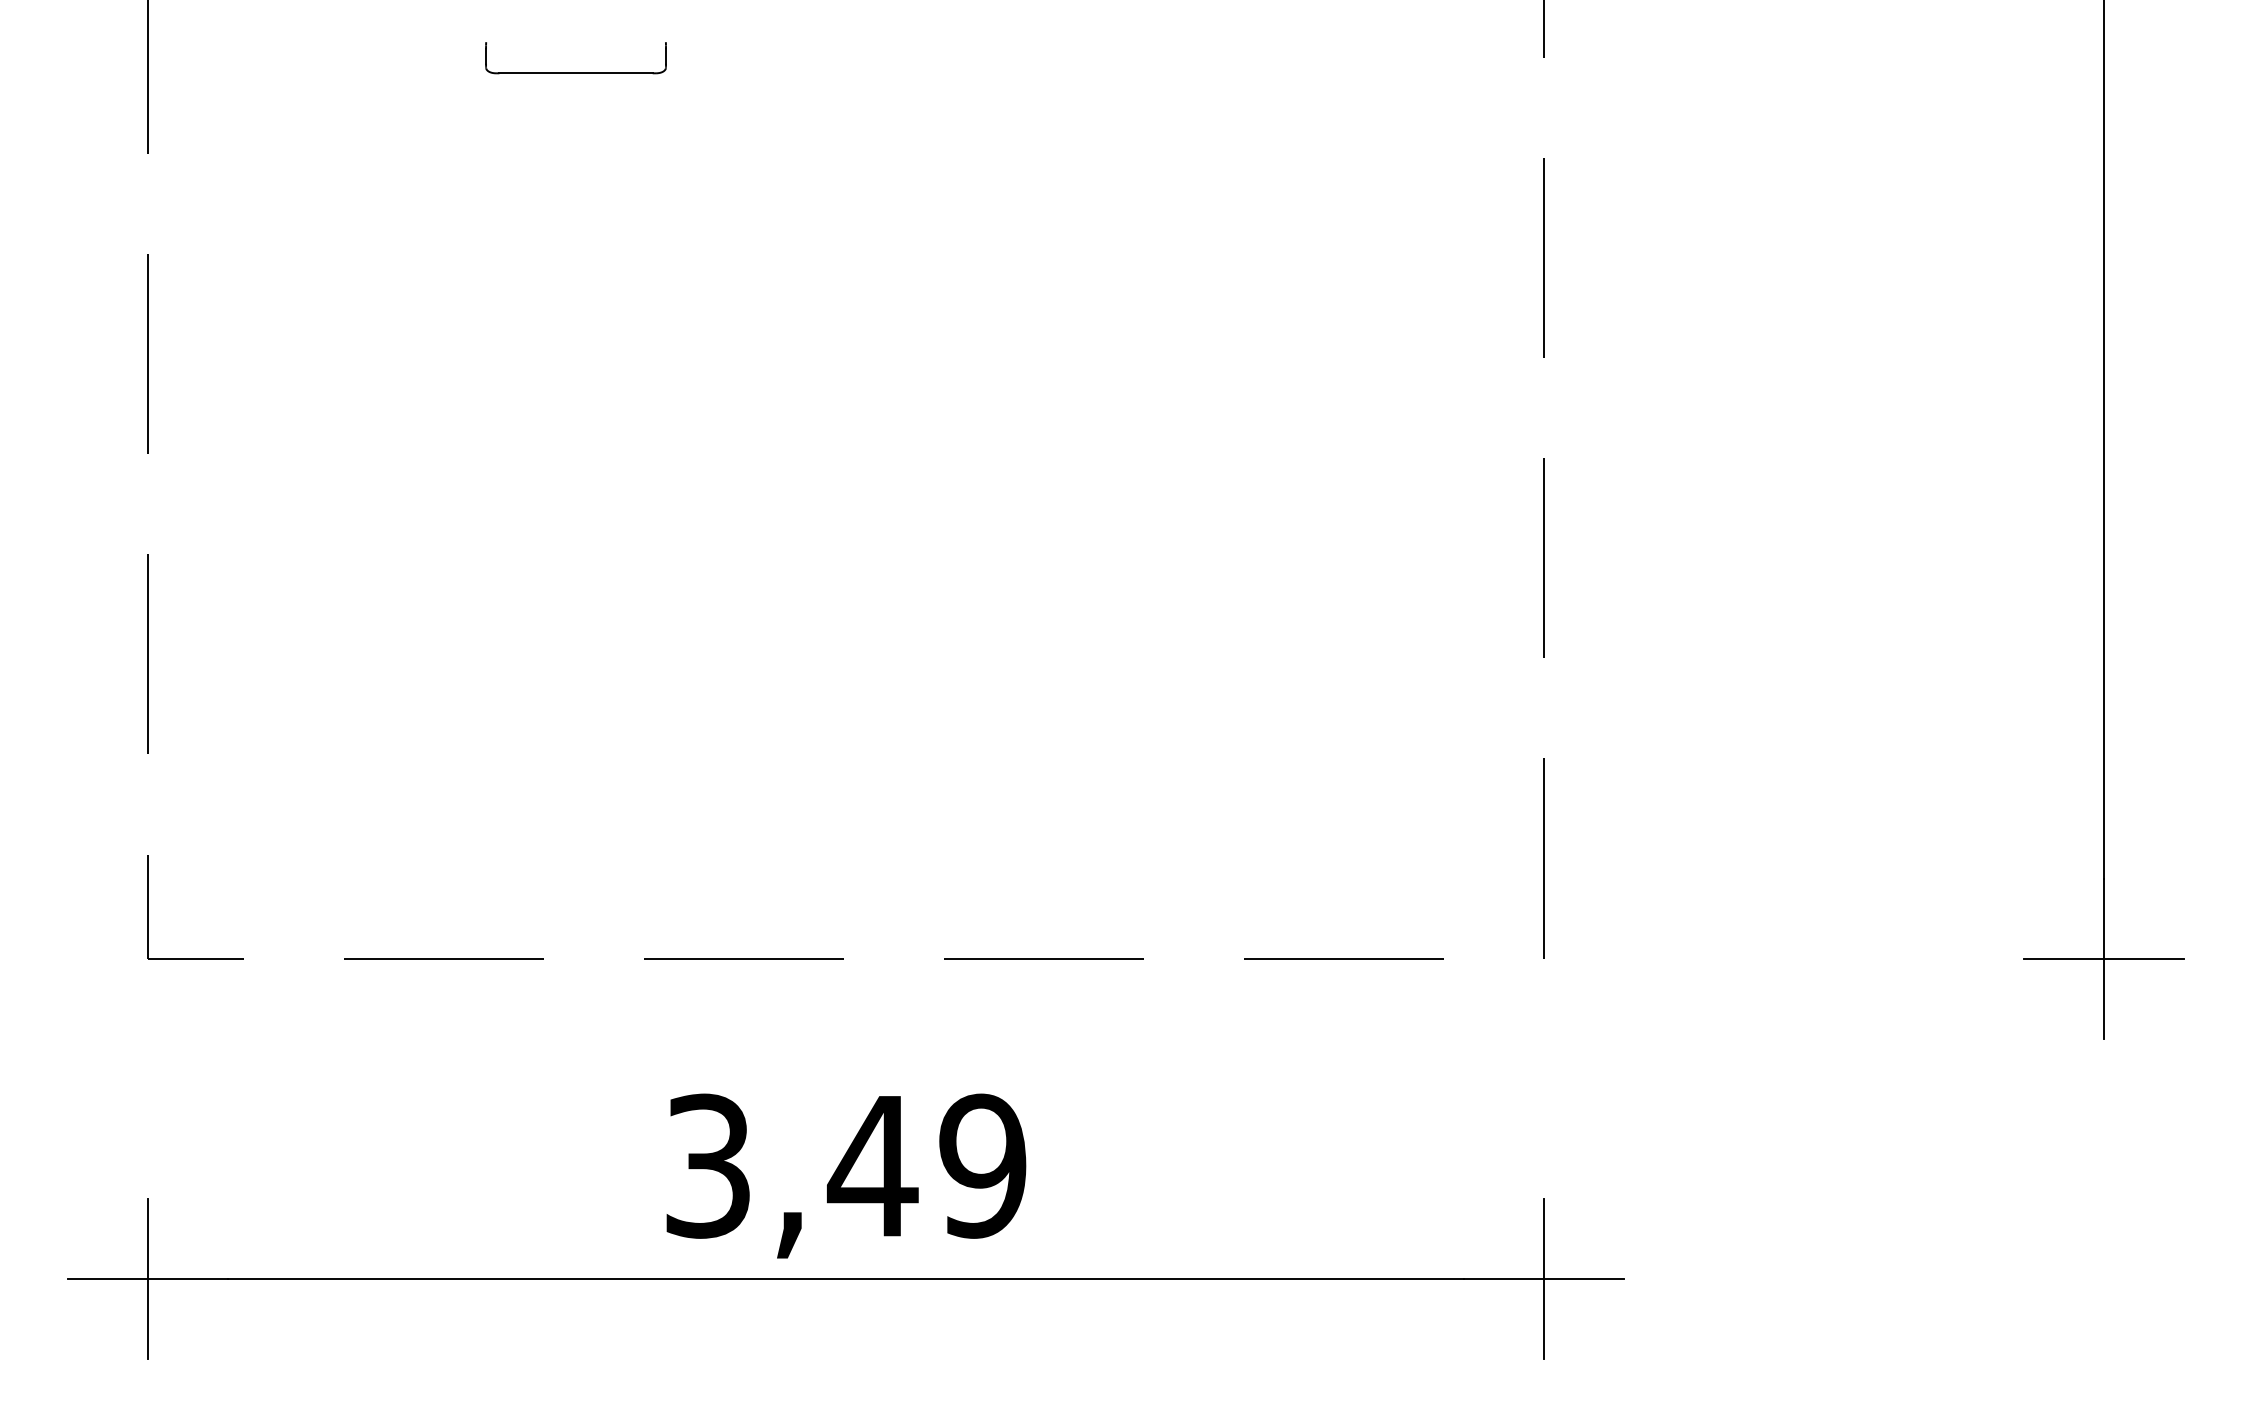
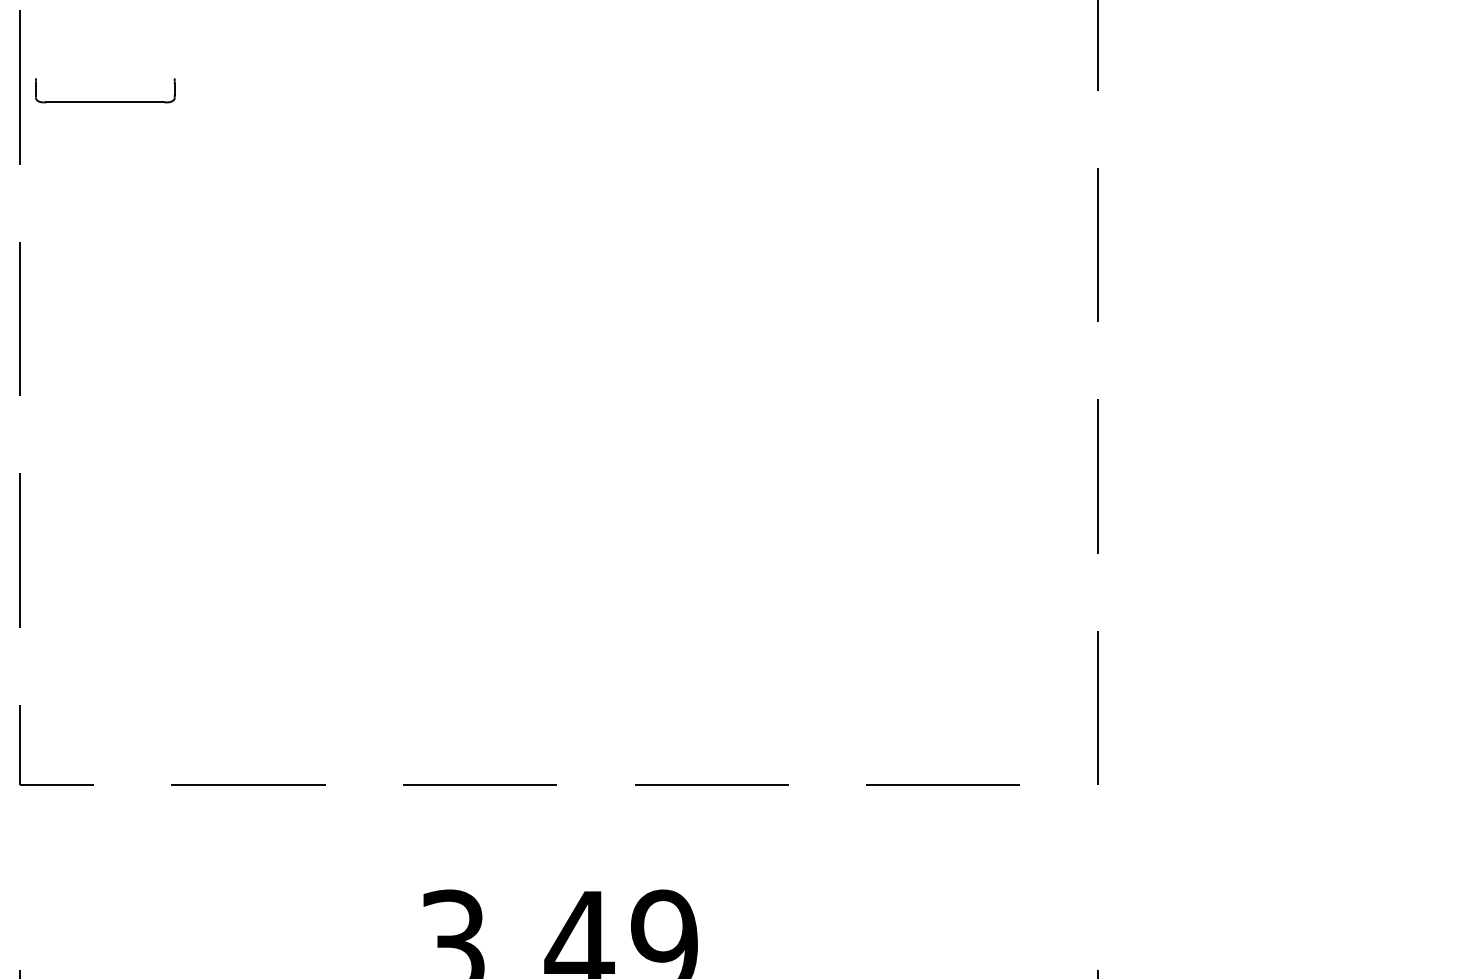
part: (575, 72) -> (104, 101), moved

